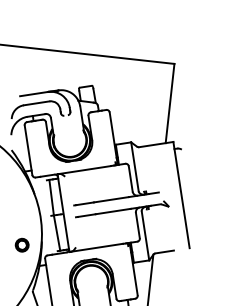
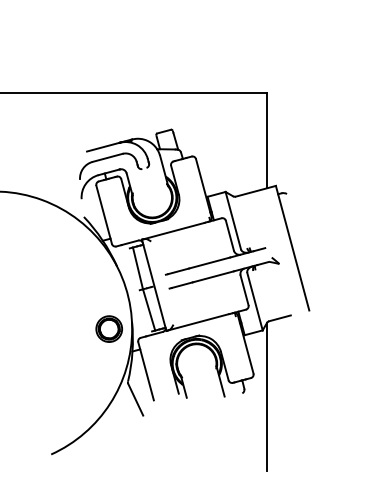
part: (21, 244) -> (108, 328), size x1.67

